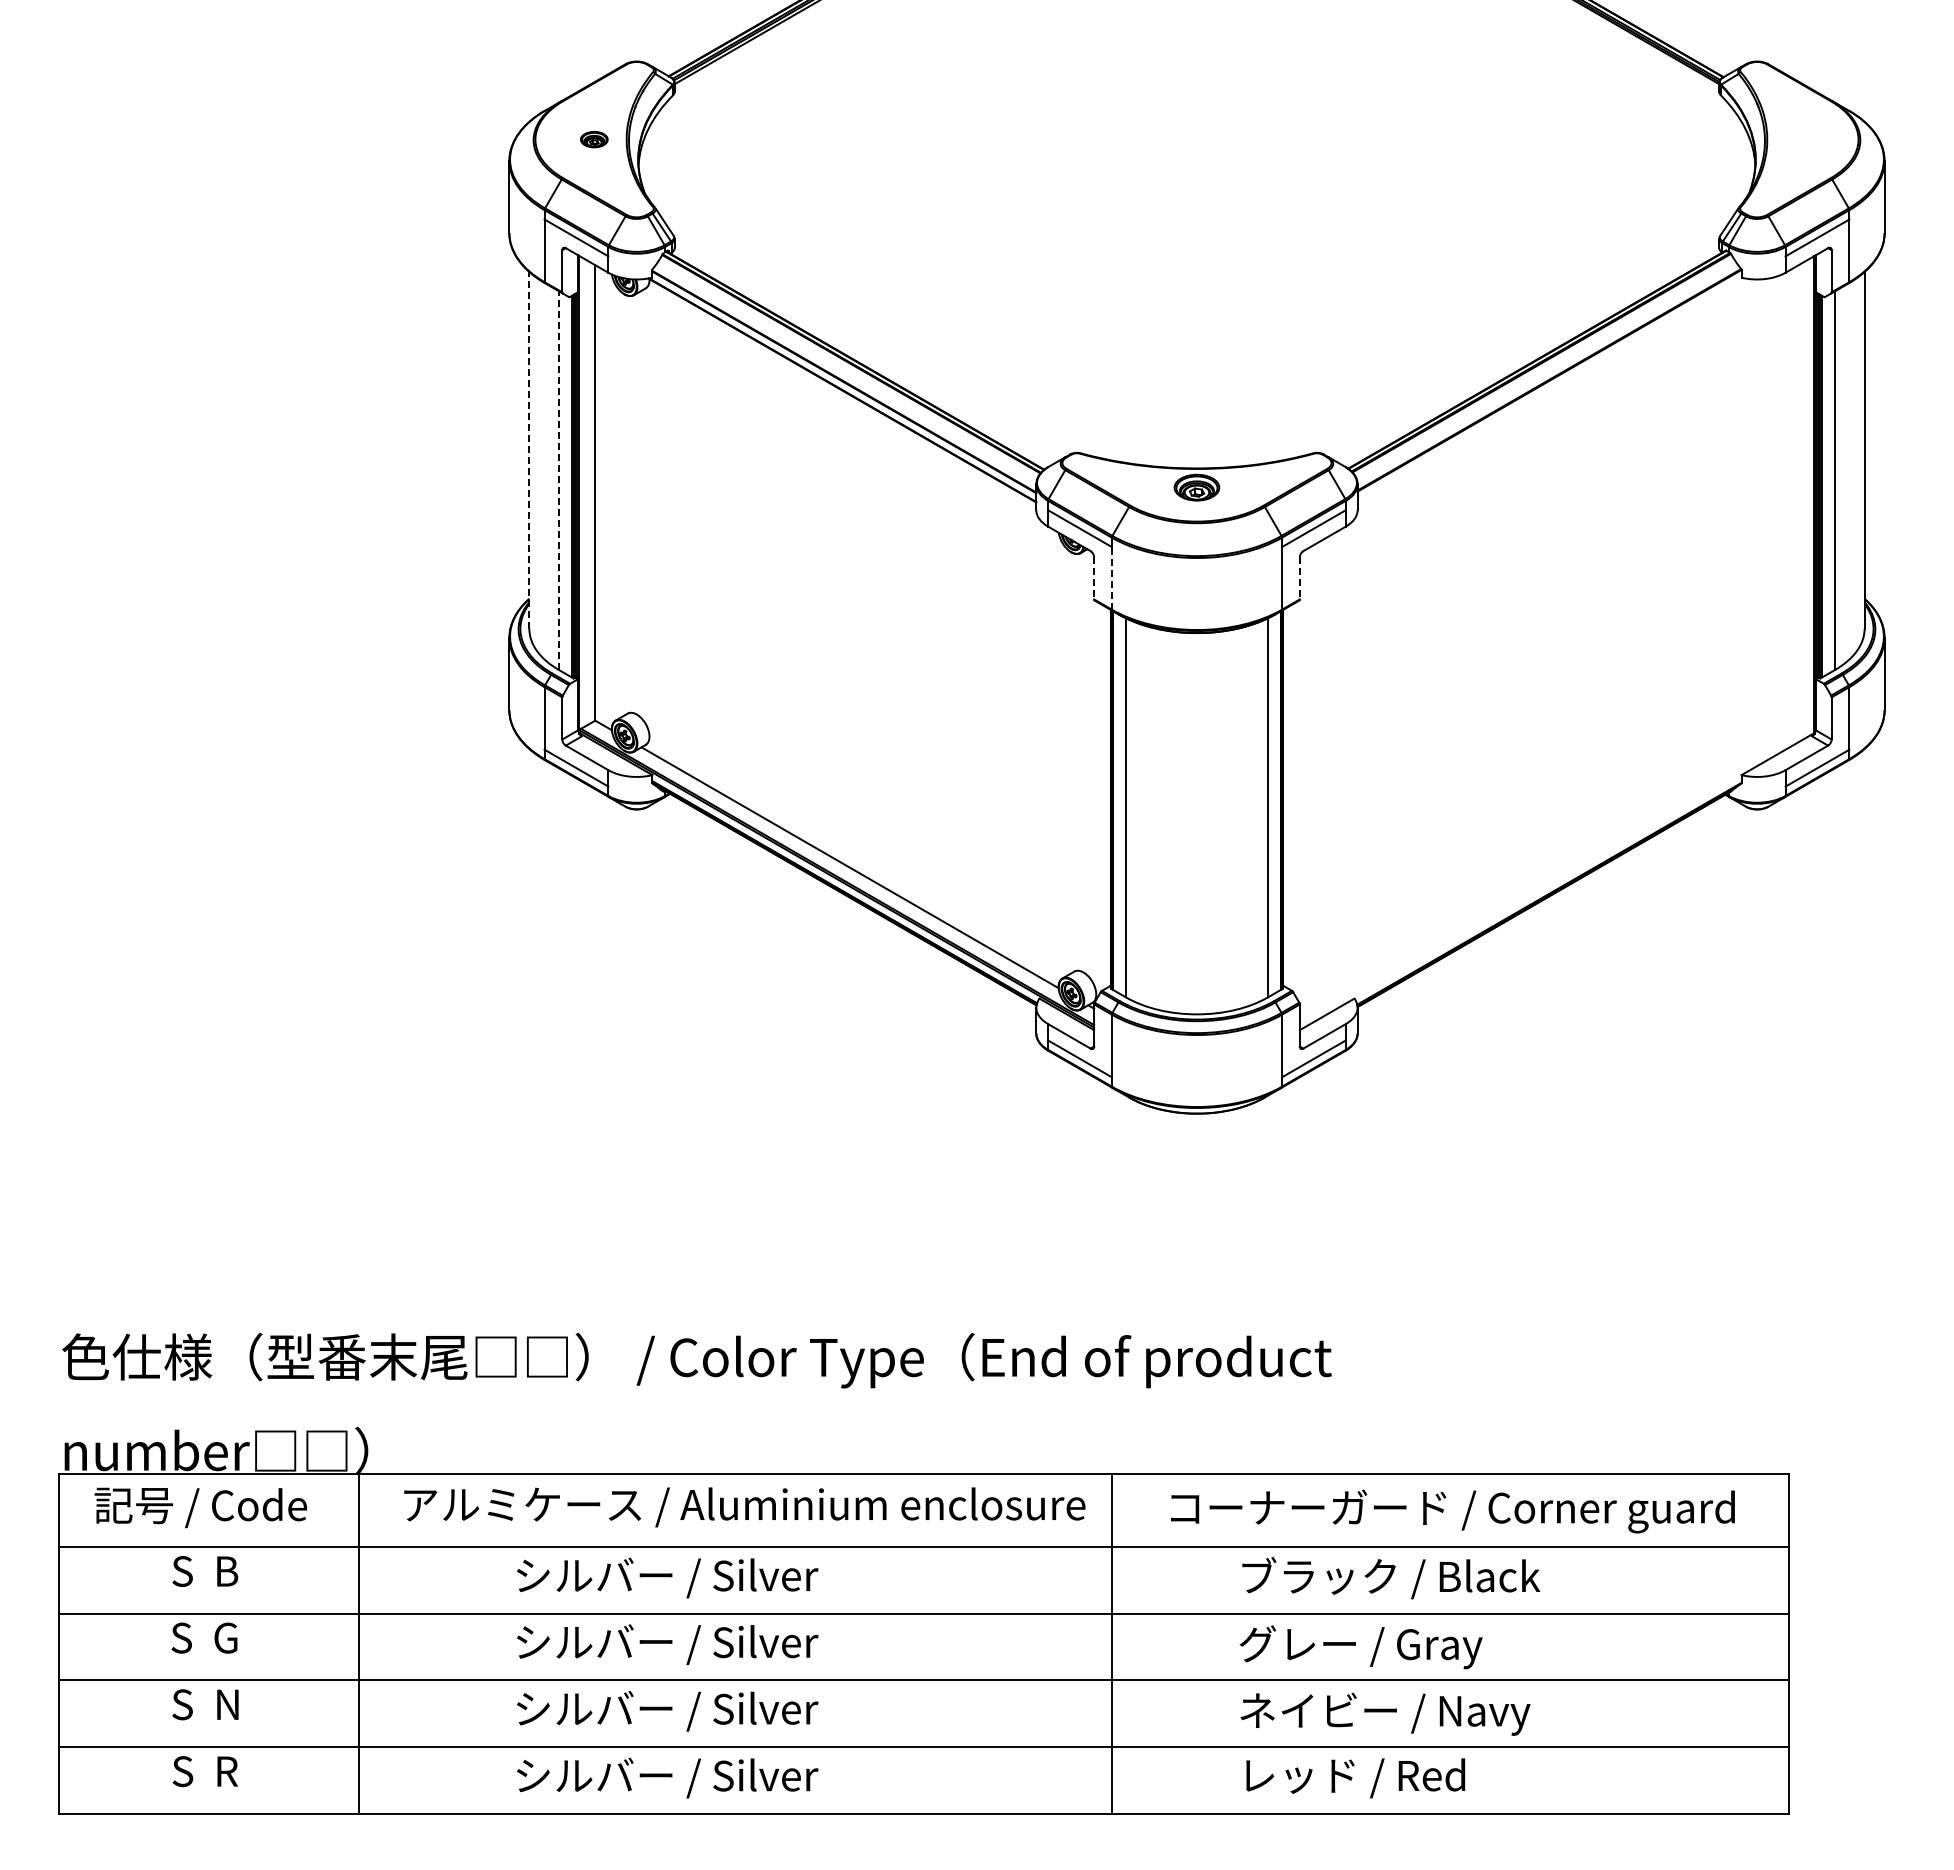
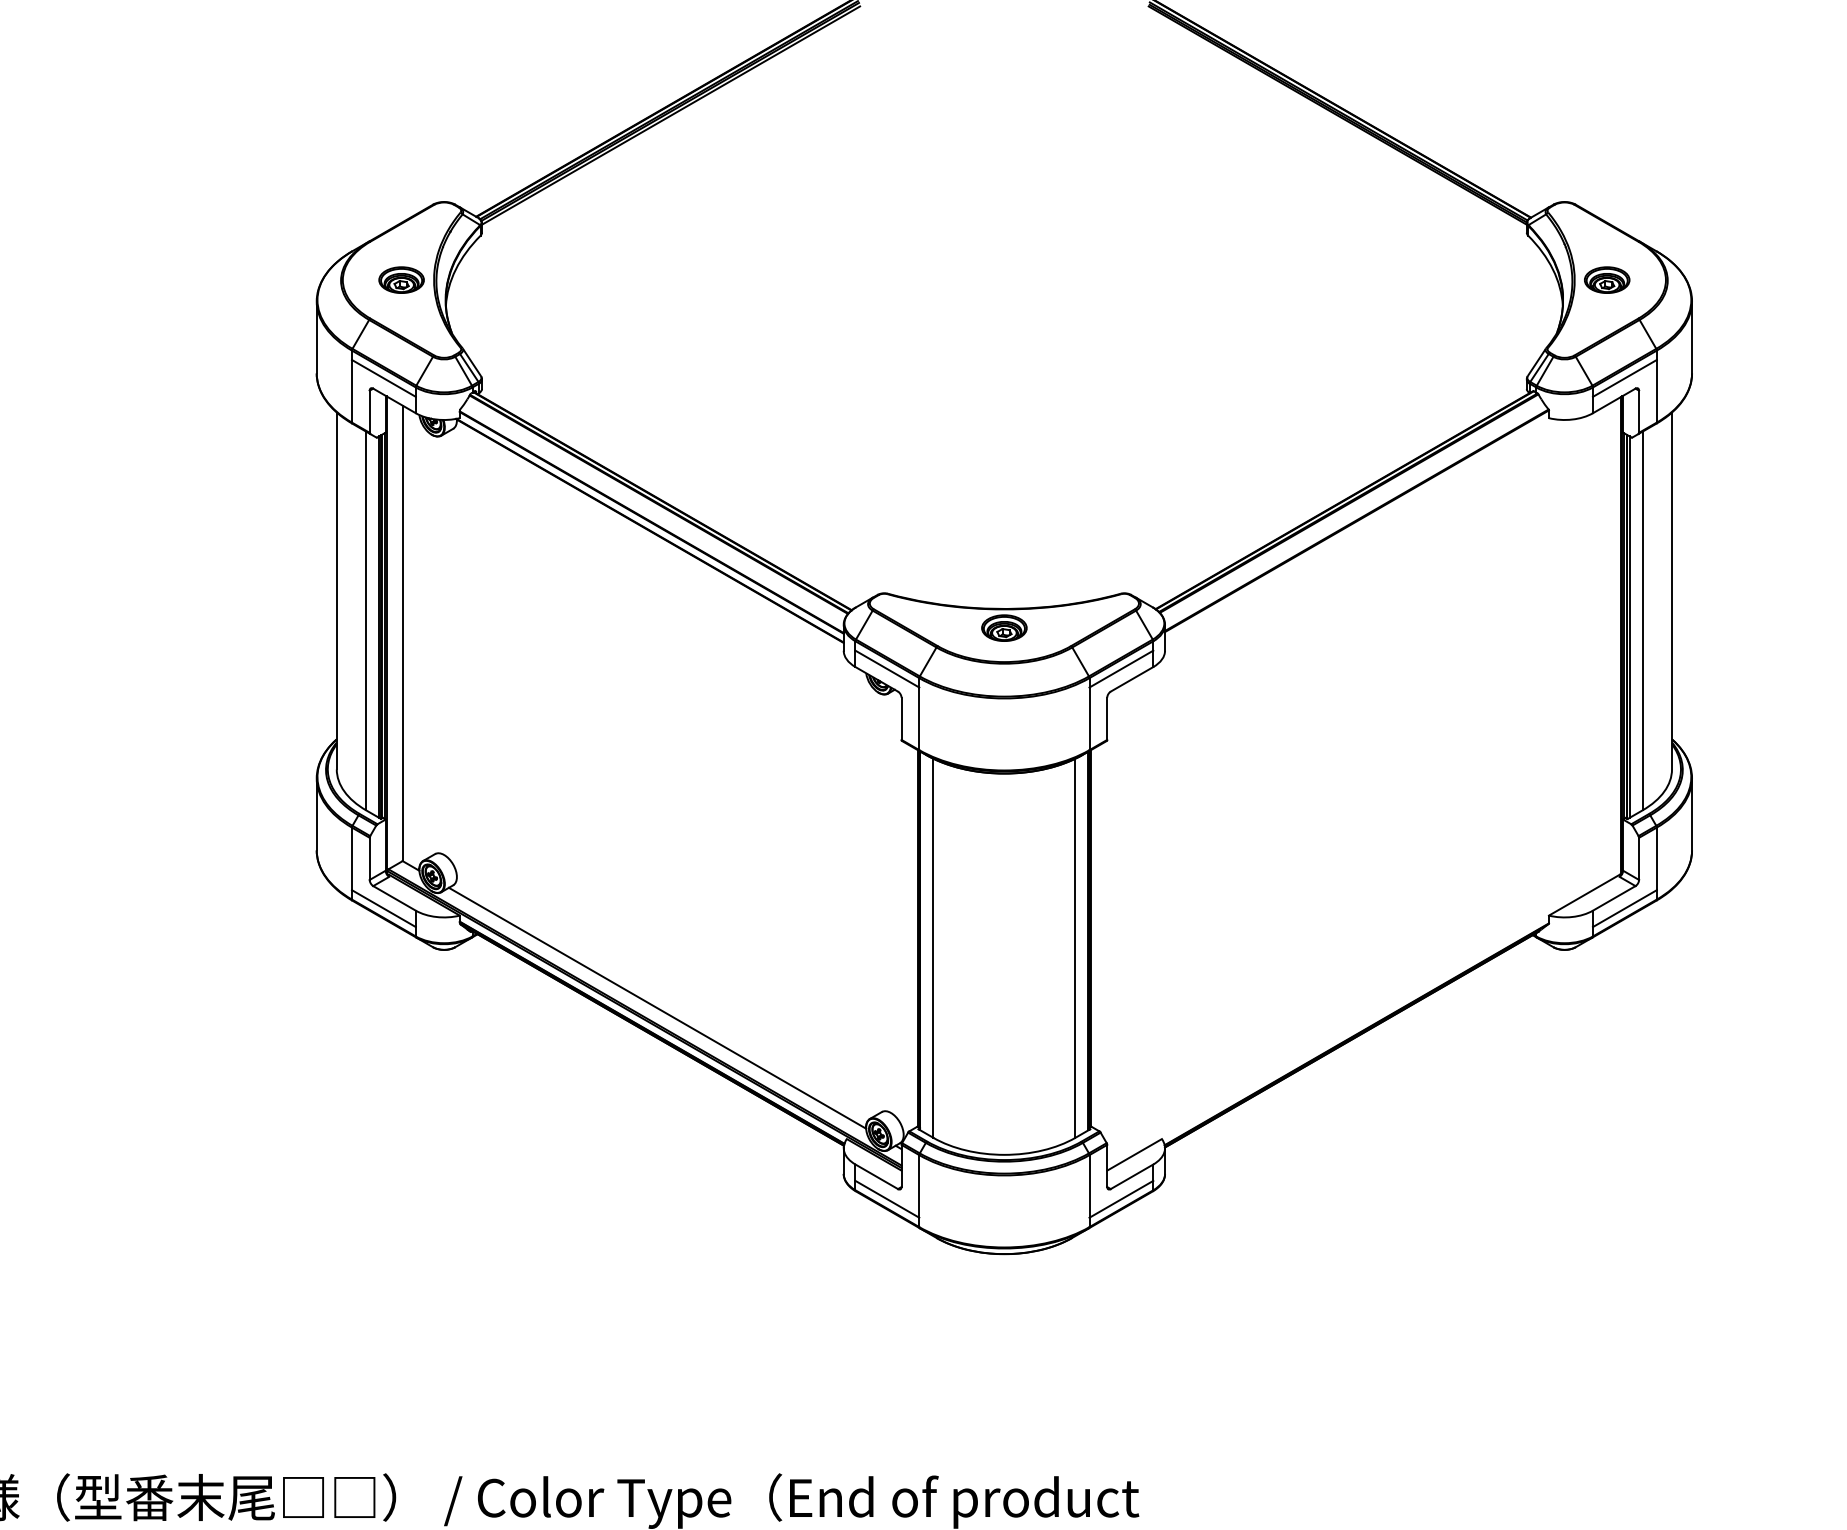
part: (594, 139) -> (401, 279), size x1.67
part: (1799, 139) -> (1606, 279), added
line: (529, 450) -> (336, 590), dashed -> solid
line: (558, 480) -> (365, 620), dashed -> solid
line: (1111, 577) -> (918, 717), dashed -> solid
line: (1094, 578) -> (901, 718), dashed -> solid
line: (1299, 578) -> (1106, 718), dashed -> solid

